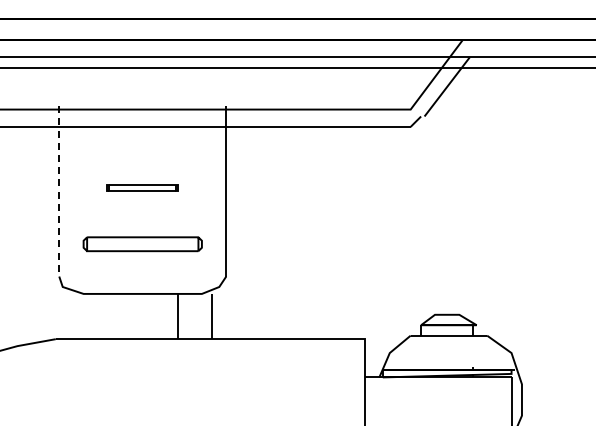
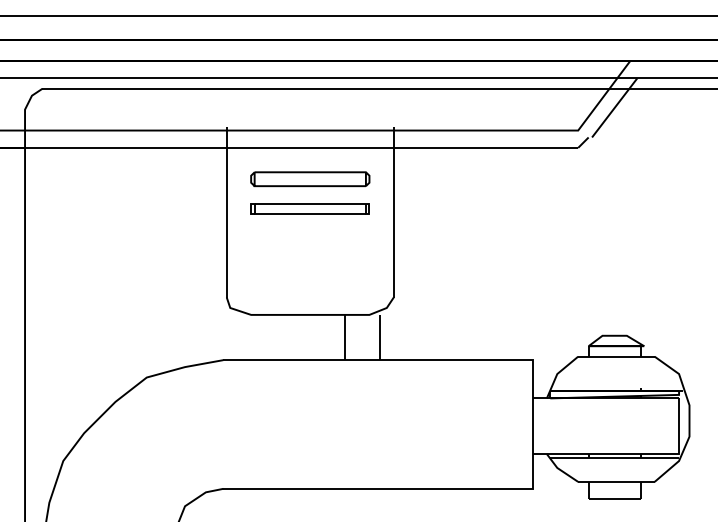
part: (141, 187) -> (309, 208), size x1.67
line: (58, 191) -> (226, 212), dashed -> solid
part: (142, 244) -> (310, 179), moved

